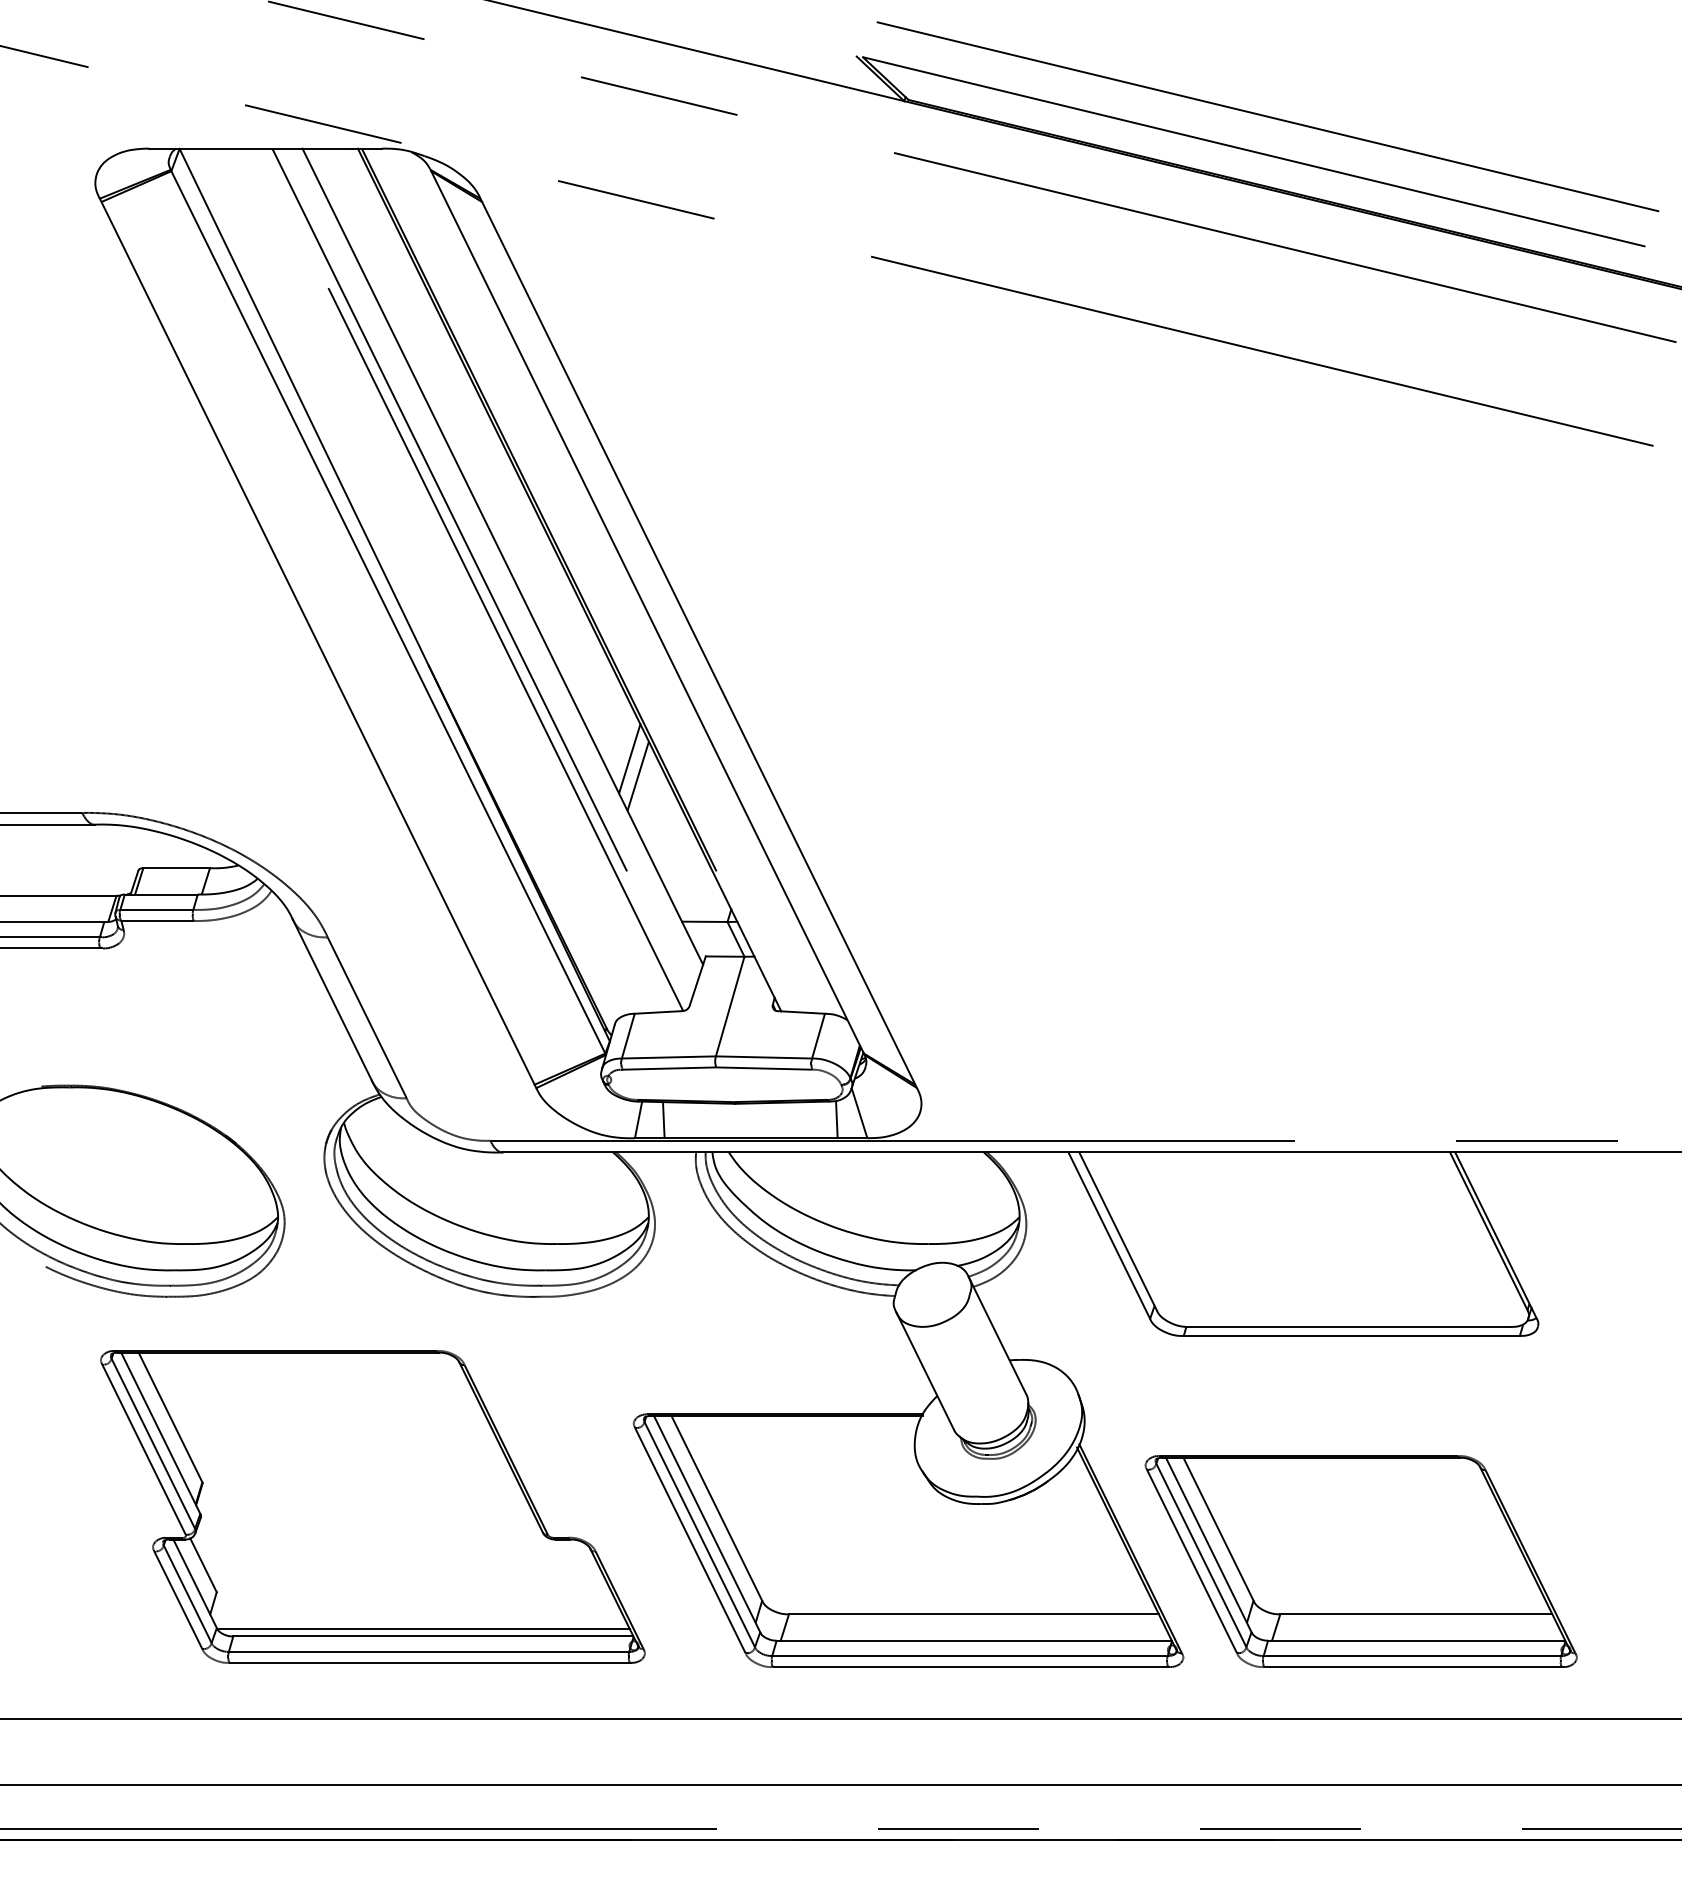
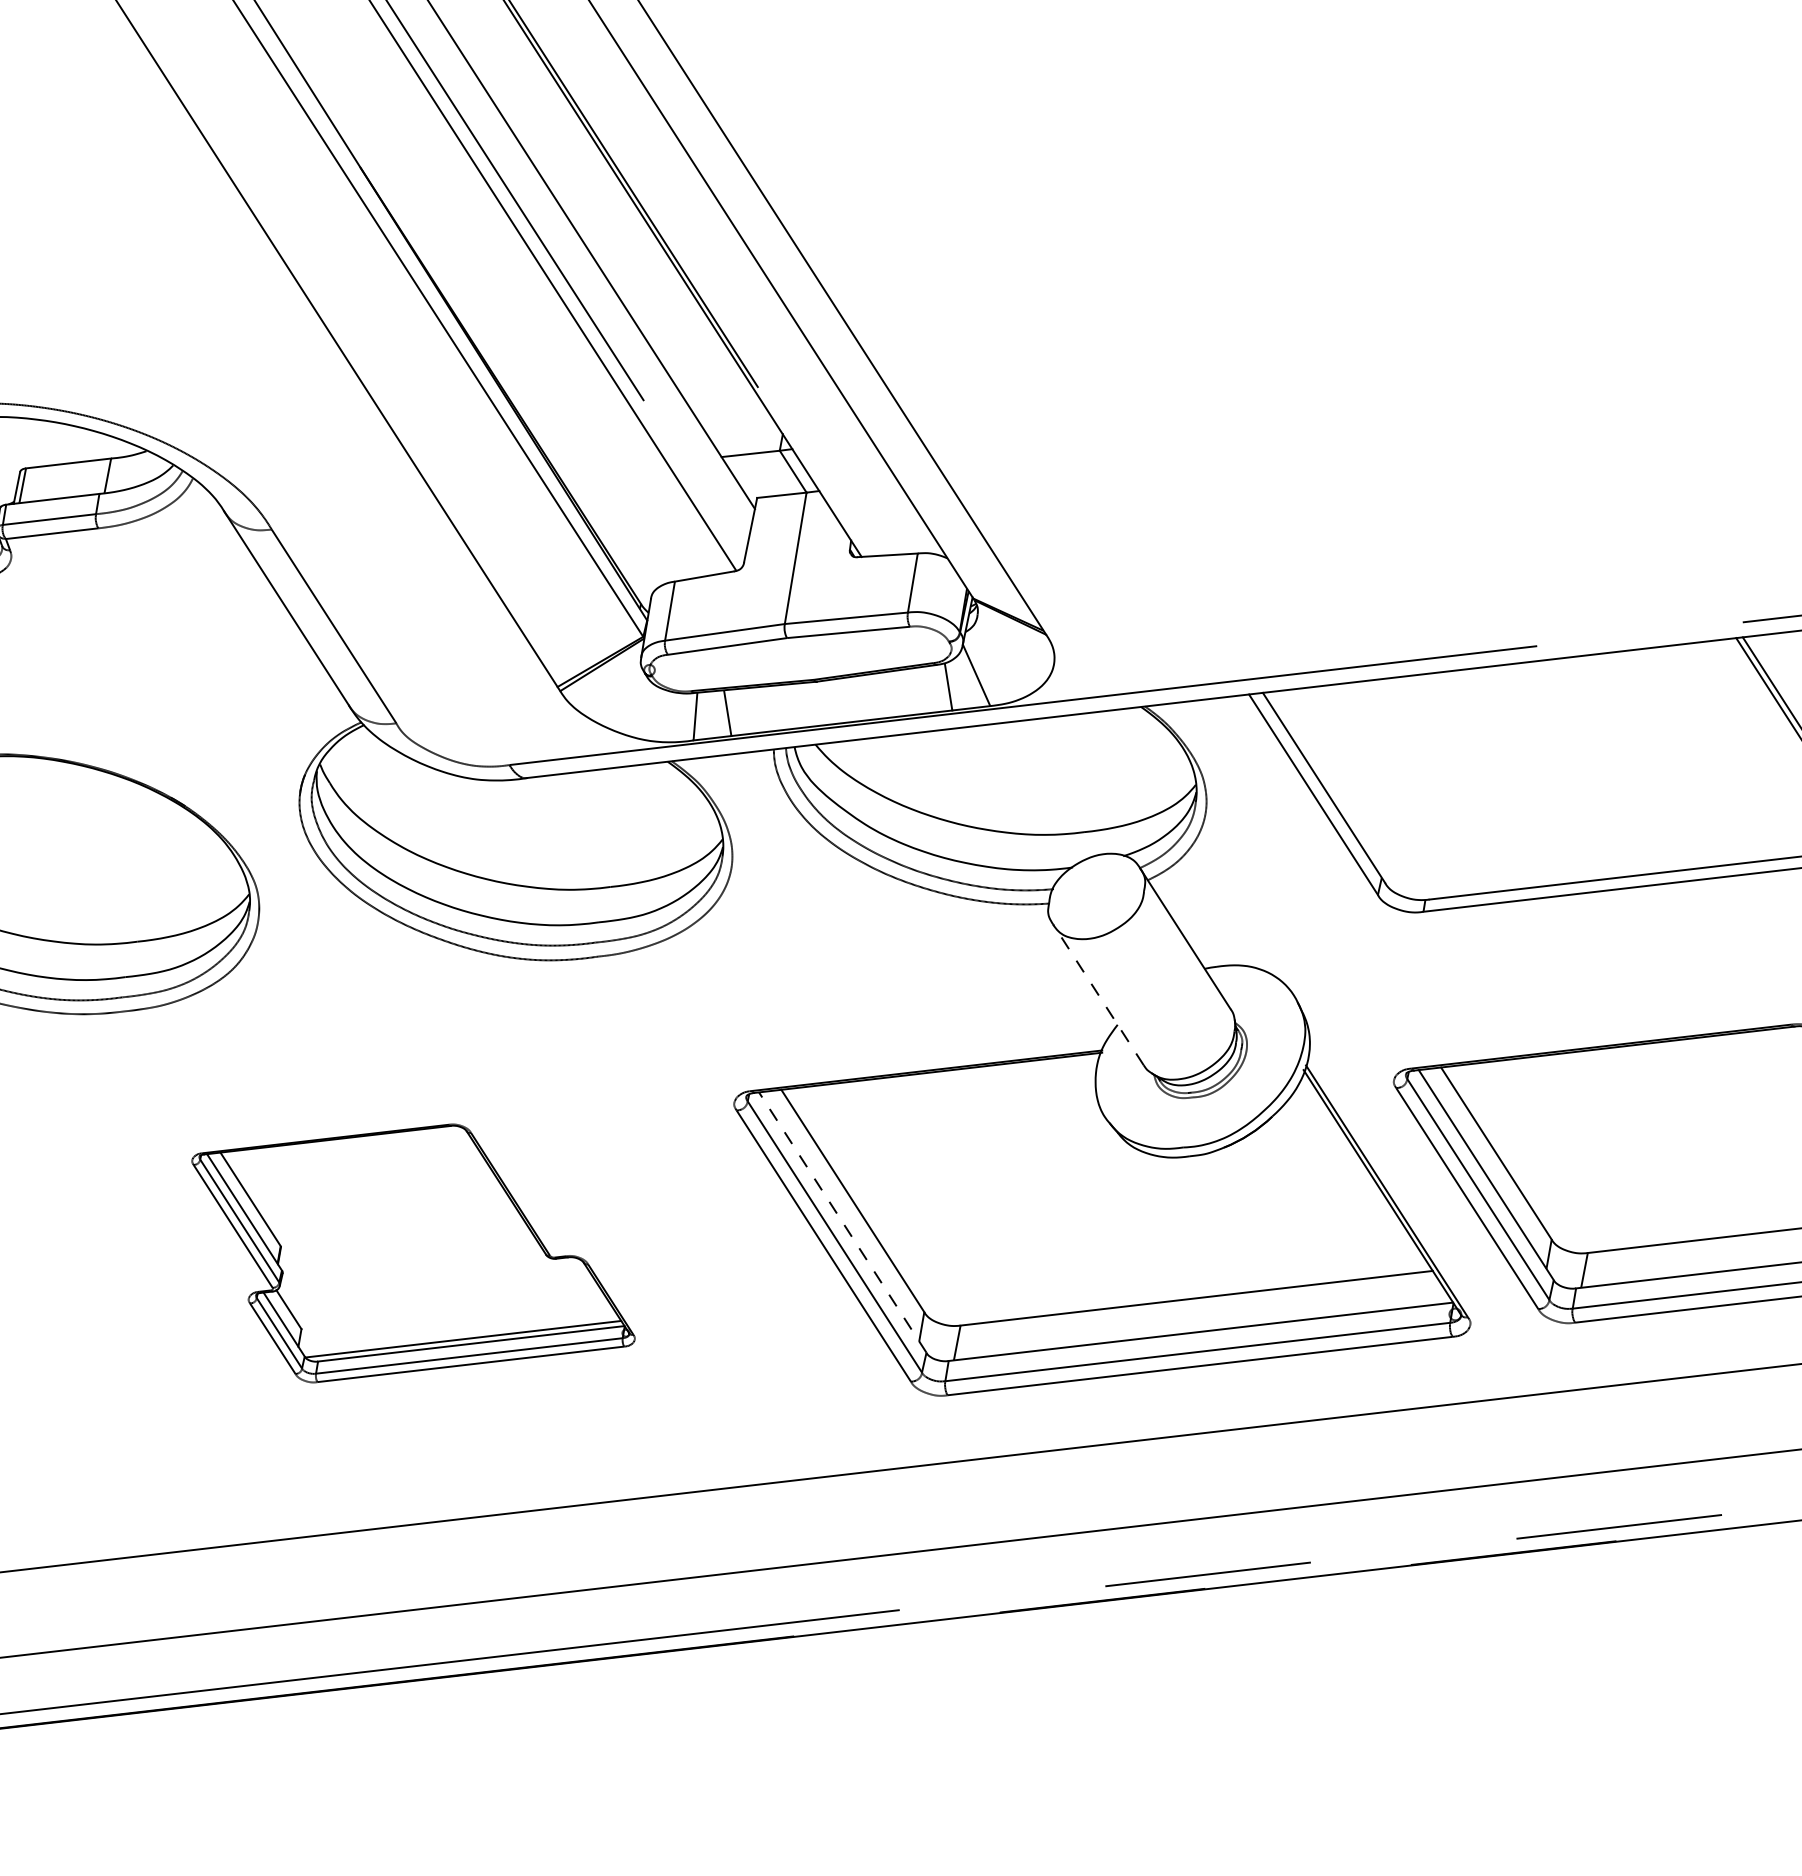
line: (629, 758) -> (630, 256), removed
line: (637, 775) -> (643, 277), removed
line: (924, 1370) -> (1097, 994), solid -> dashed
part: (372, 1506) -> (412, 1249), size x0.6
line: (706, 1523) -> (841, 1221), solid -> dashed

